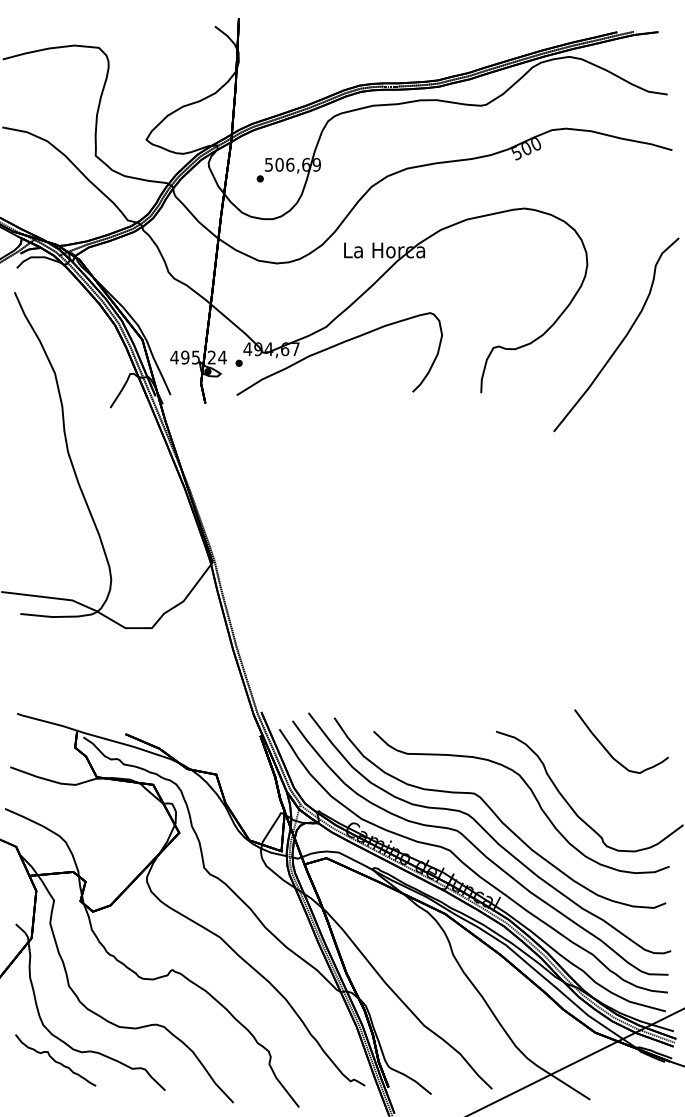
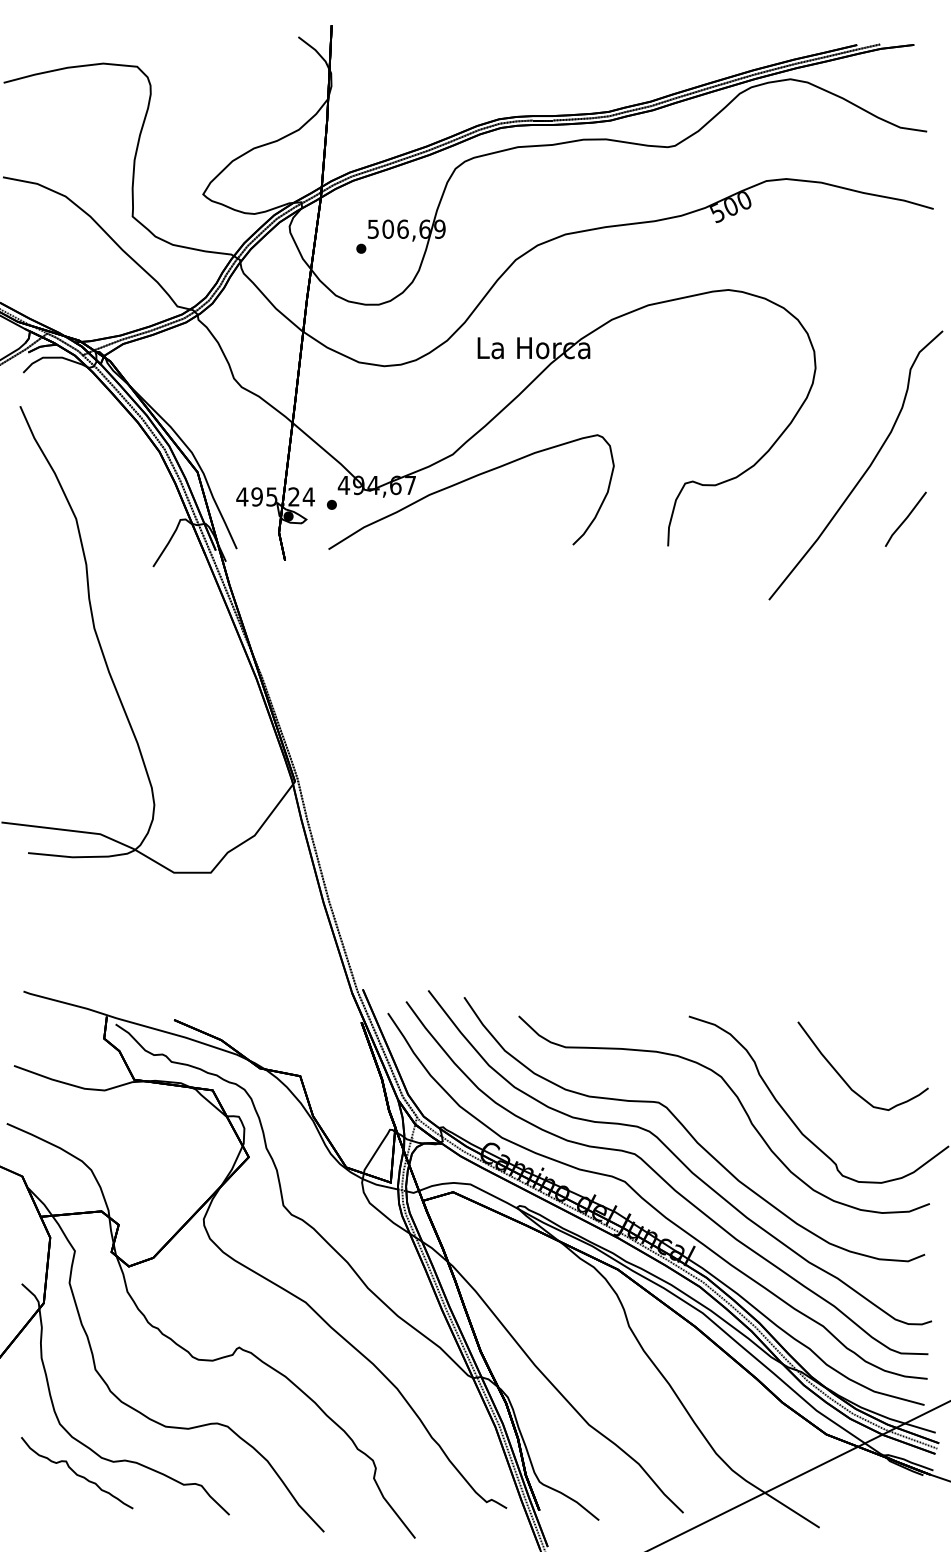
line: (652, 373) -> (905, 518), added
curve: (609, 752) -> (846, 1081), moved

